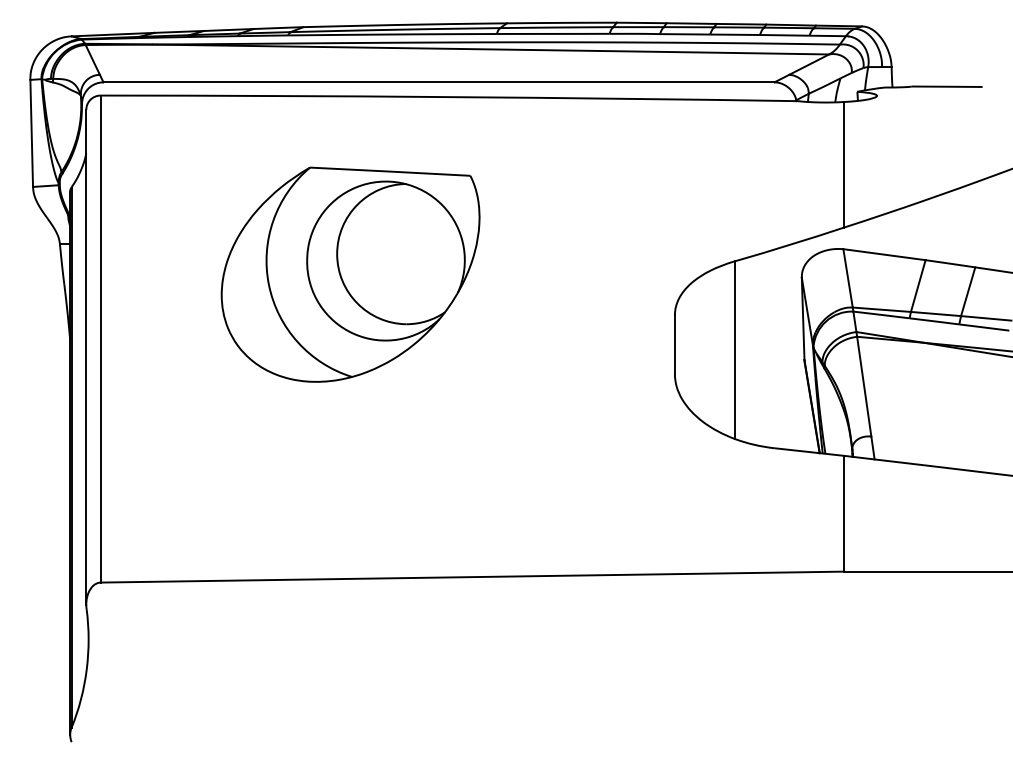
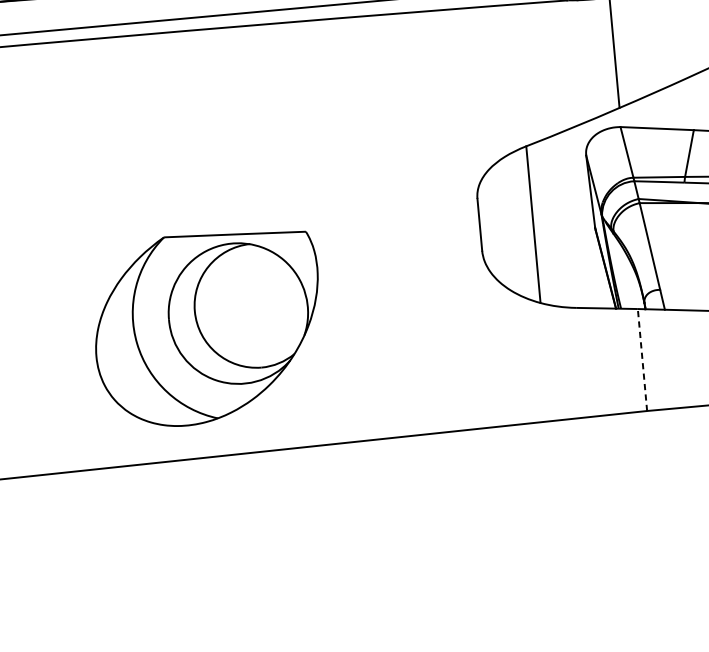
part: (350, 274) -> (208, 328), moved
line: (844, 513) -> (642, 359), solid -> dashed

